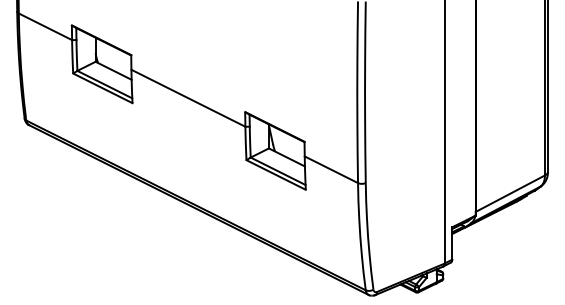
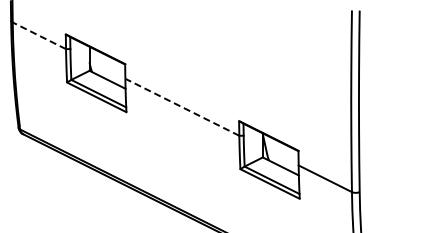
line: (45, 26) -> (39, 35), solid -> dashed
line: (188, 98) -> (182, 107), solid -> dashed

